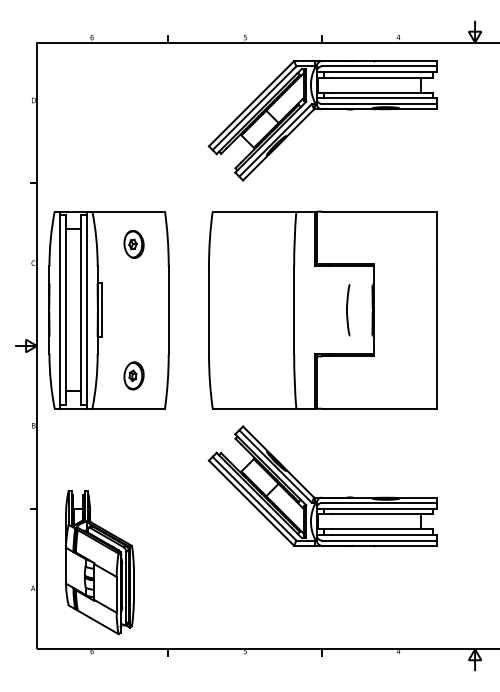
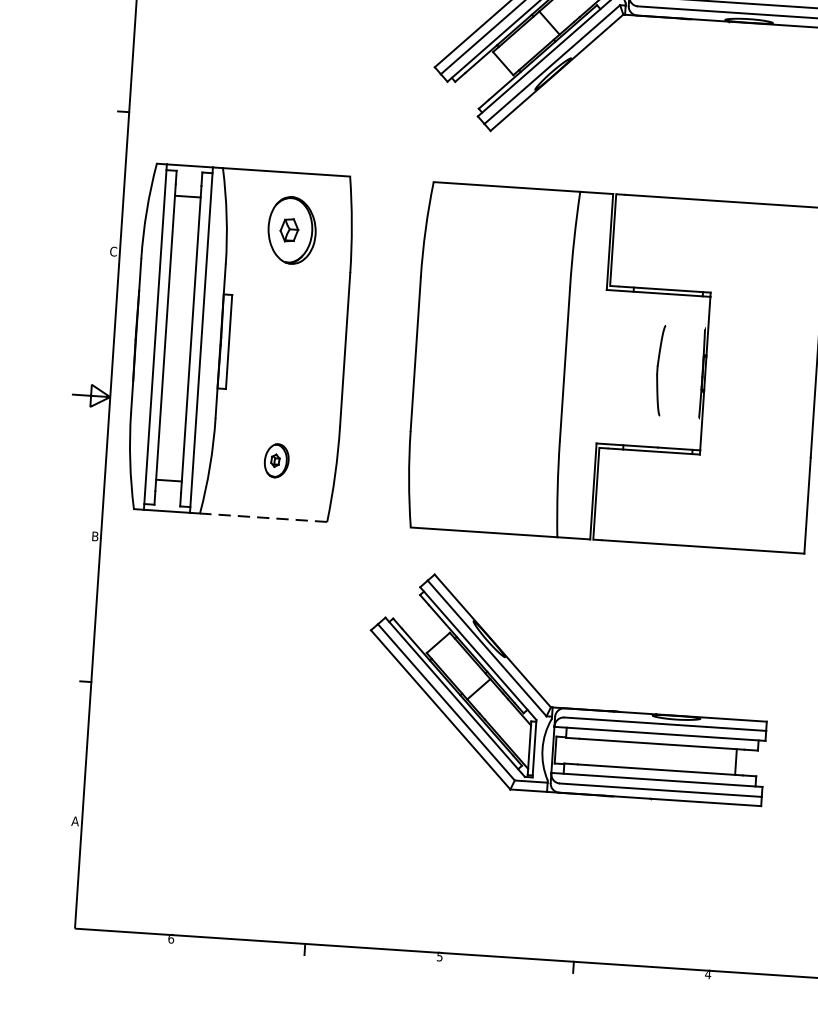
part: (133, 244) -> (291, 230), size x1.4
part: (133, 375) -> (275, 460), size x0.7
line: (128, 408) -> (263, 517), solid -> dashed
part: (321, 496) -> (563, 706), moved
part: (99, 562) -> (194, 783), removed

